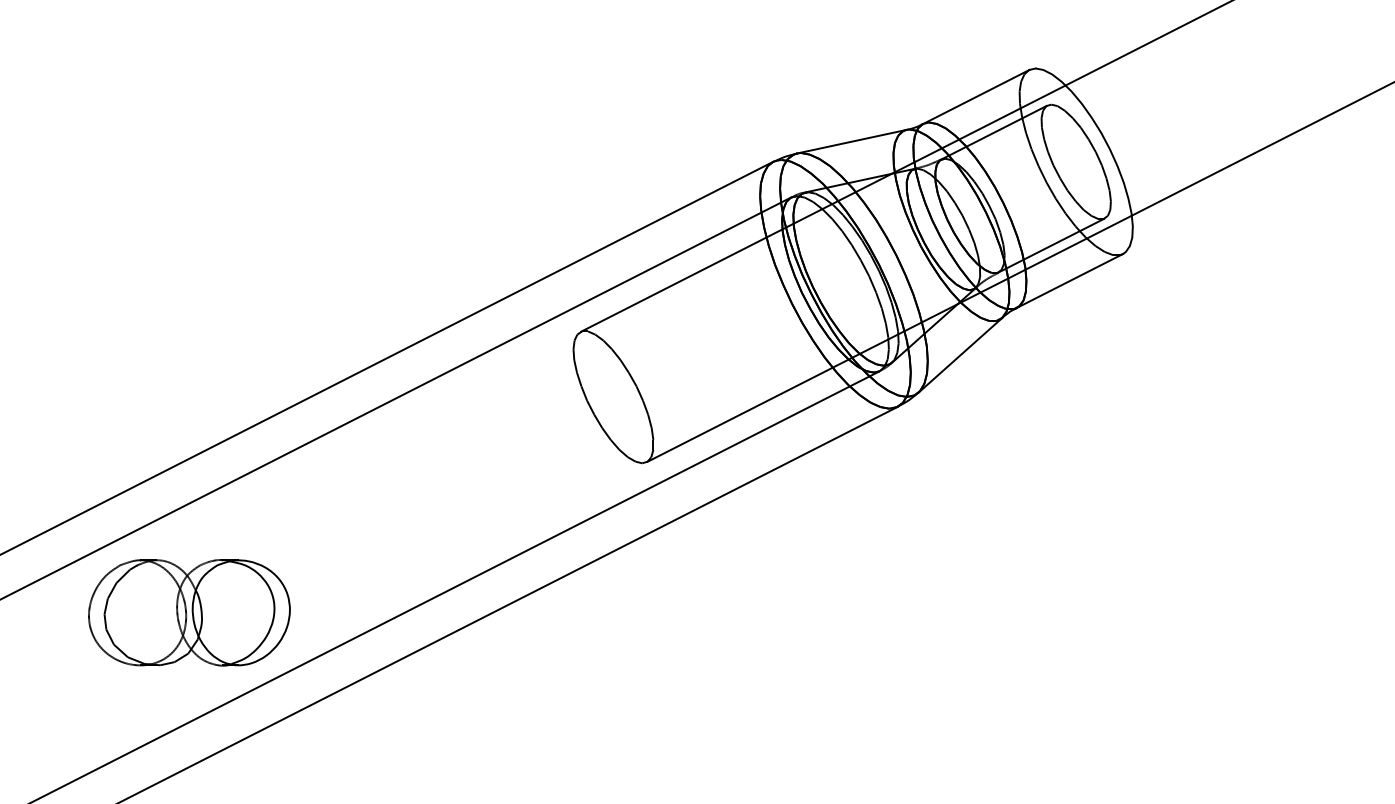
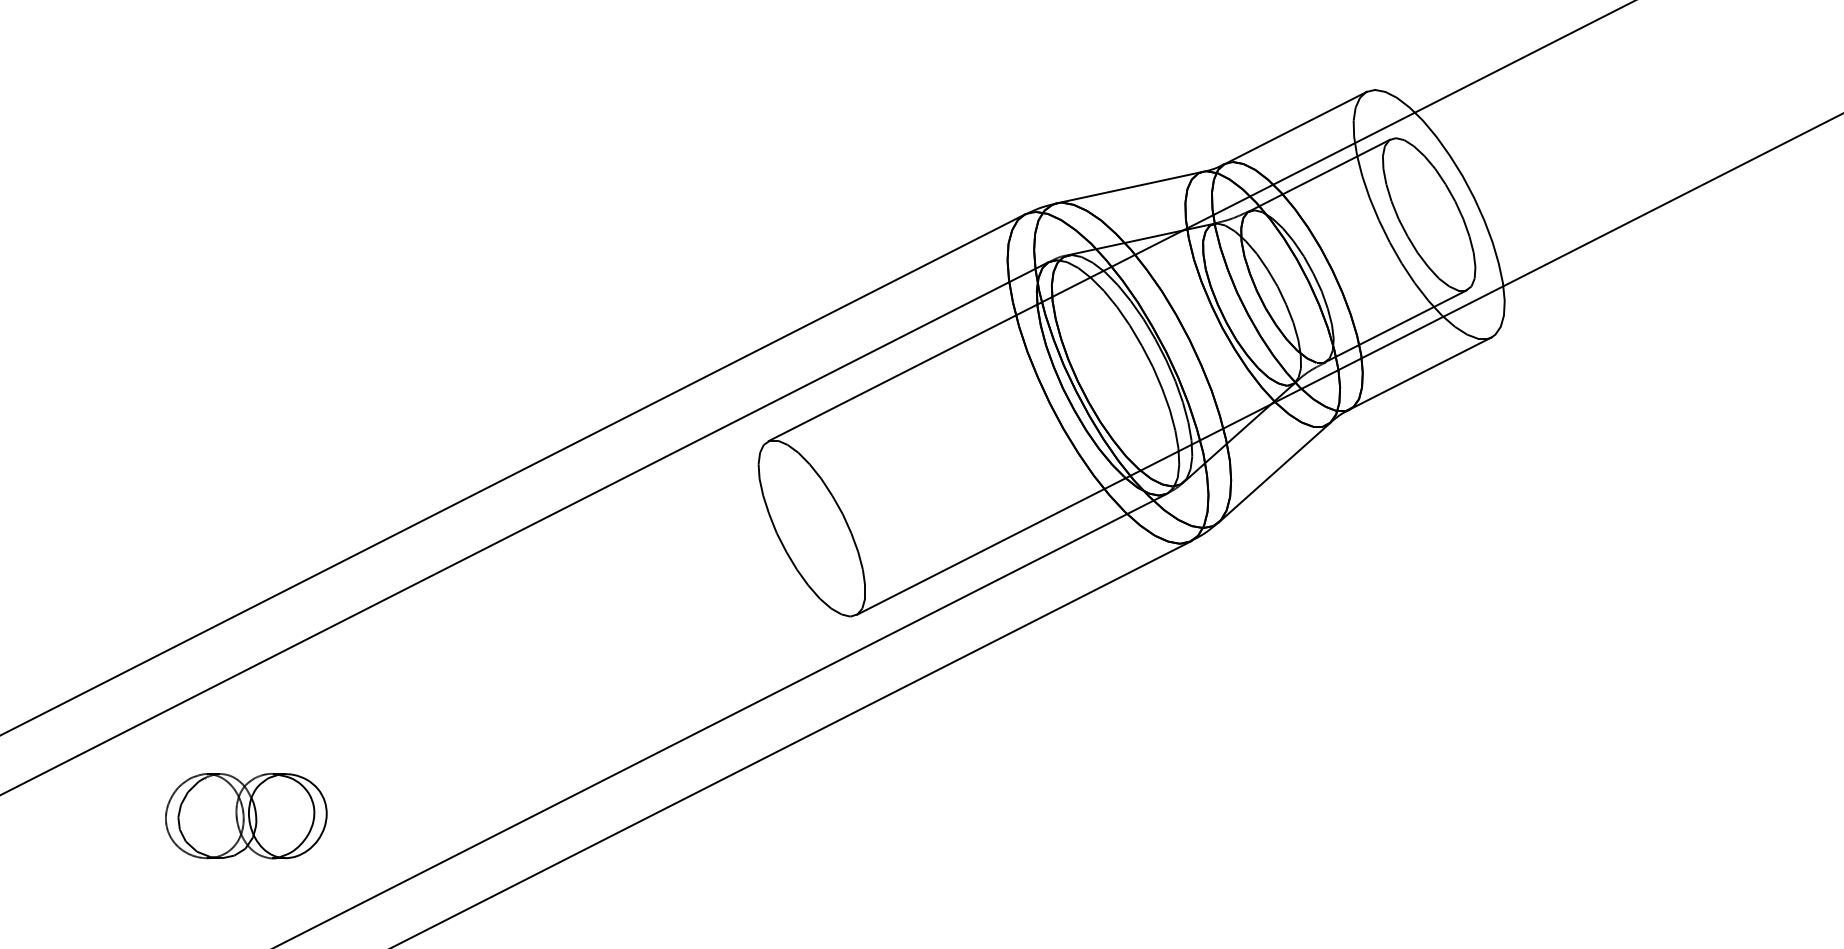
part: (189, 612) -> (246, 815), size x0.6

